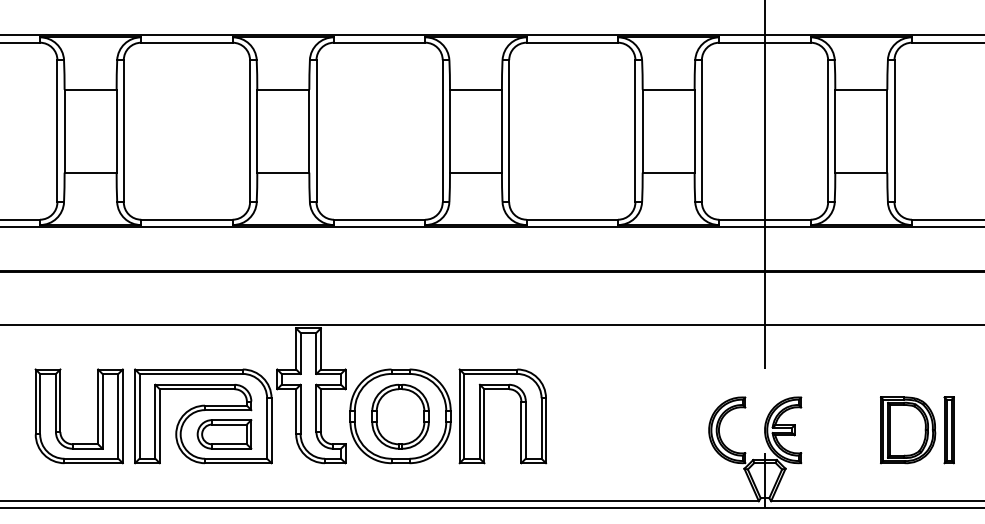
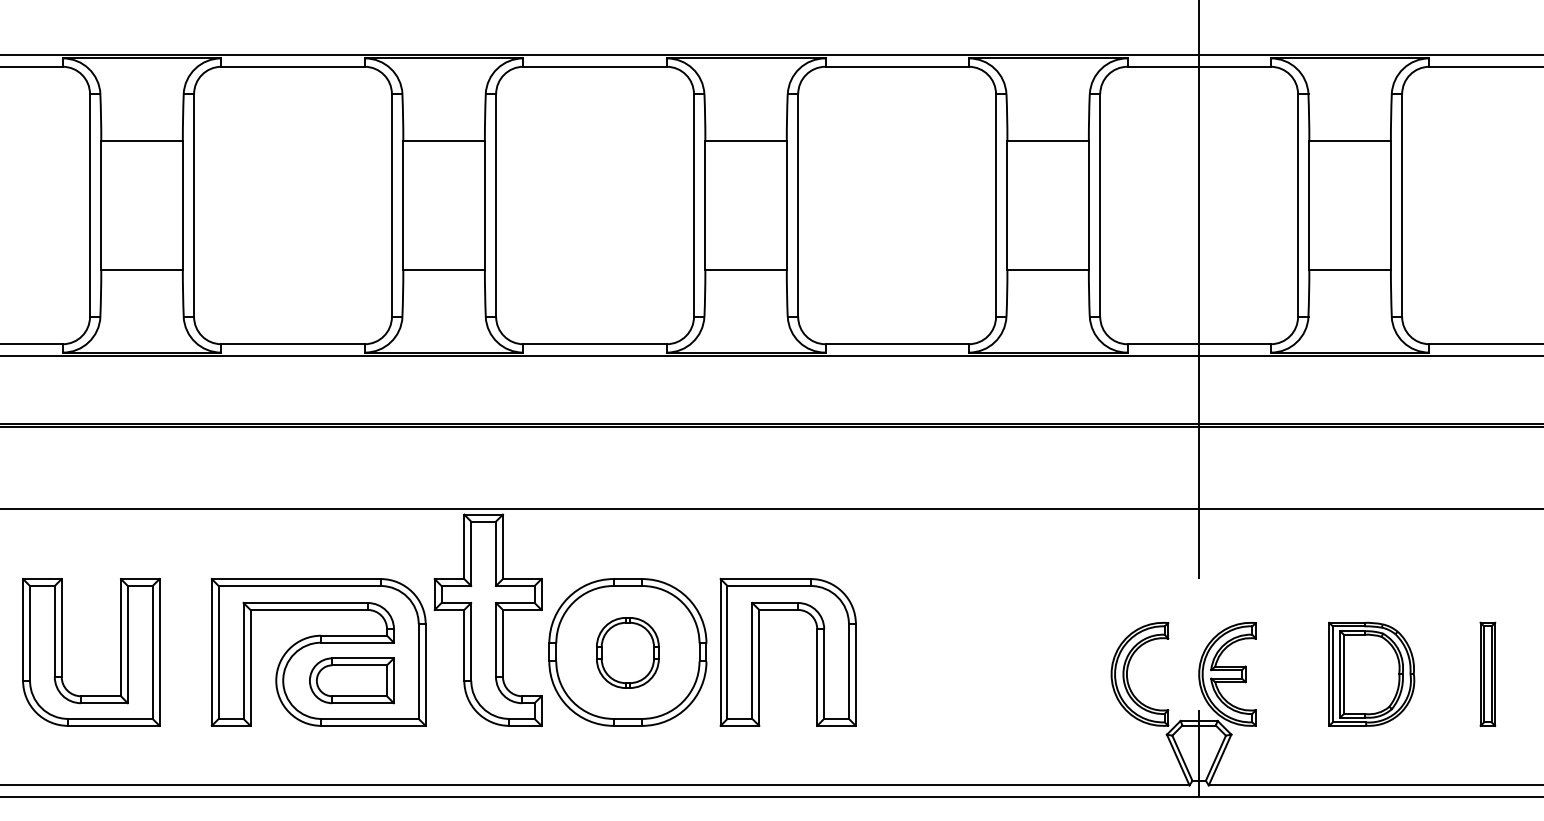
part: (60, 416) -> (61, 652), moved
part: (400, 416) -> (627, 652), size x0.7
part: (908, 430) -> (1372, 674), moved

